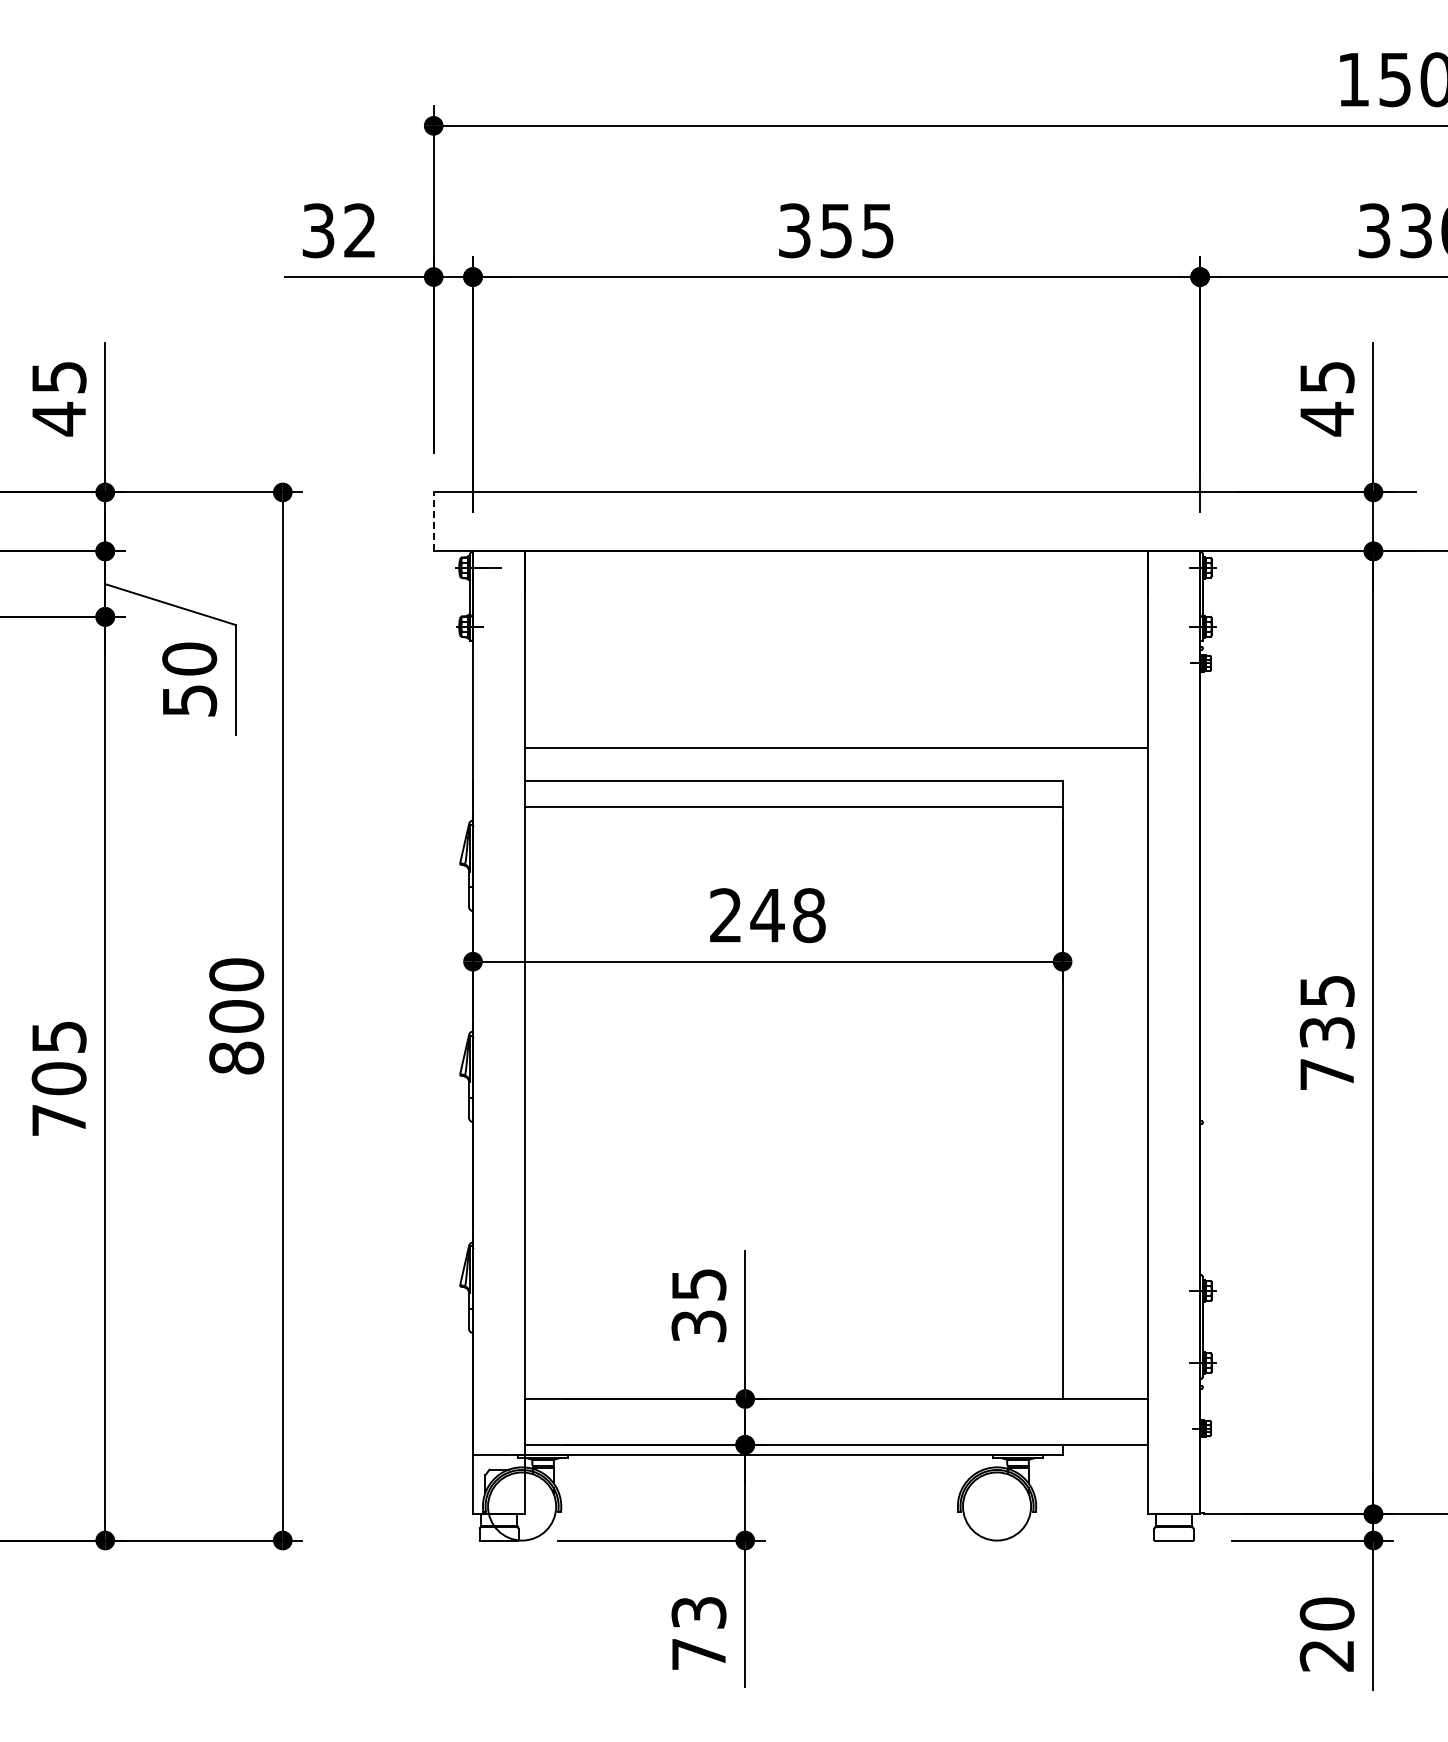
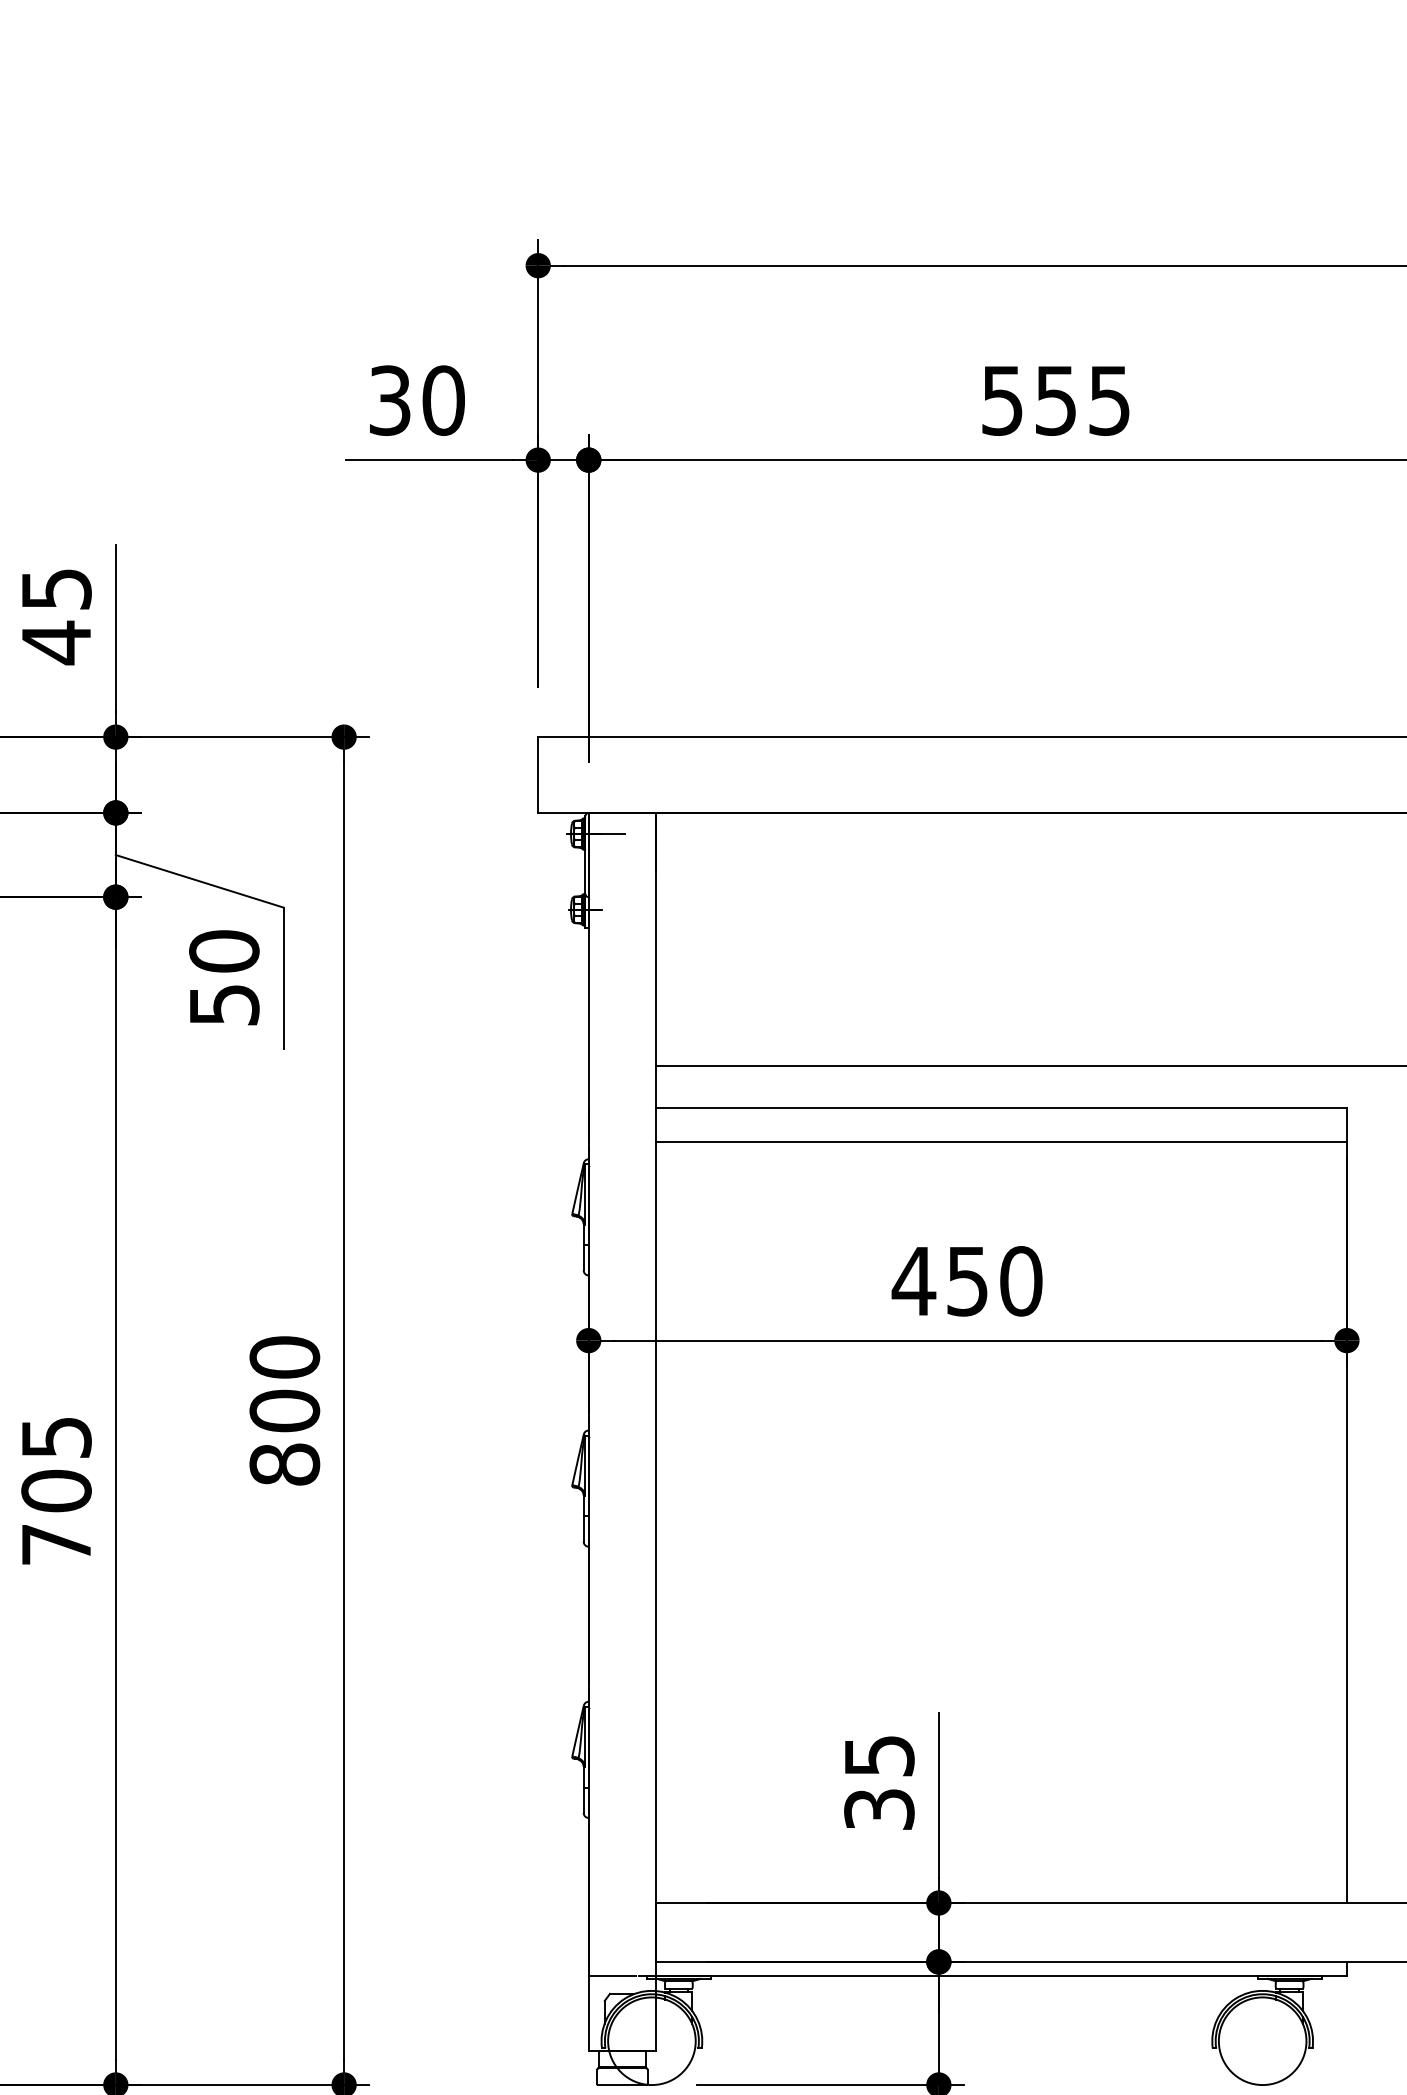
text: (359, 230) -> (442, 400), 32 -> 30
text: (794, 230) -> (1002, 400), 355 -> 555
line: (433, 521) -> (537, 774), dashed -> solid
text: (766, 915) -> (966, 1281), 248 -> 450

